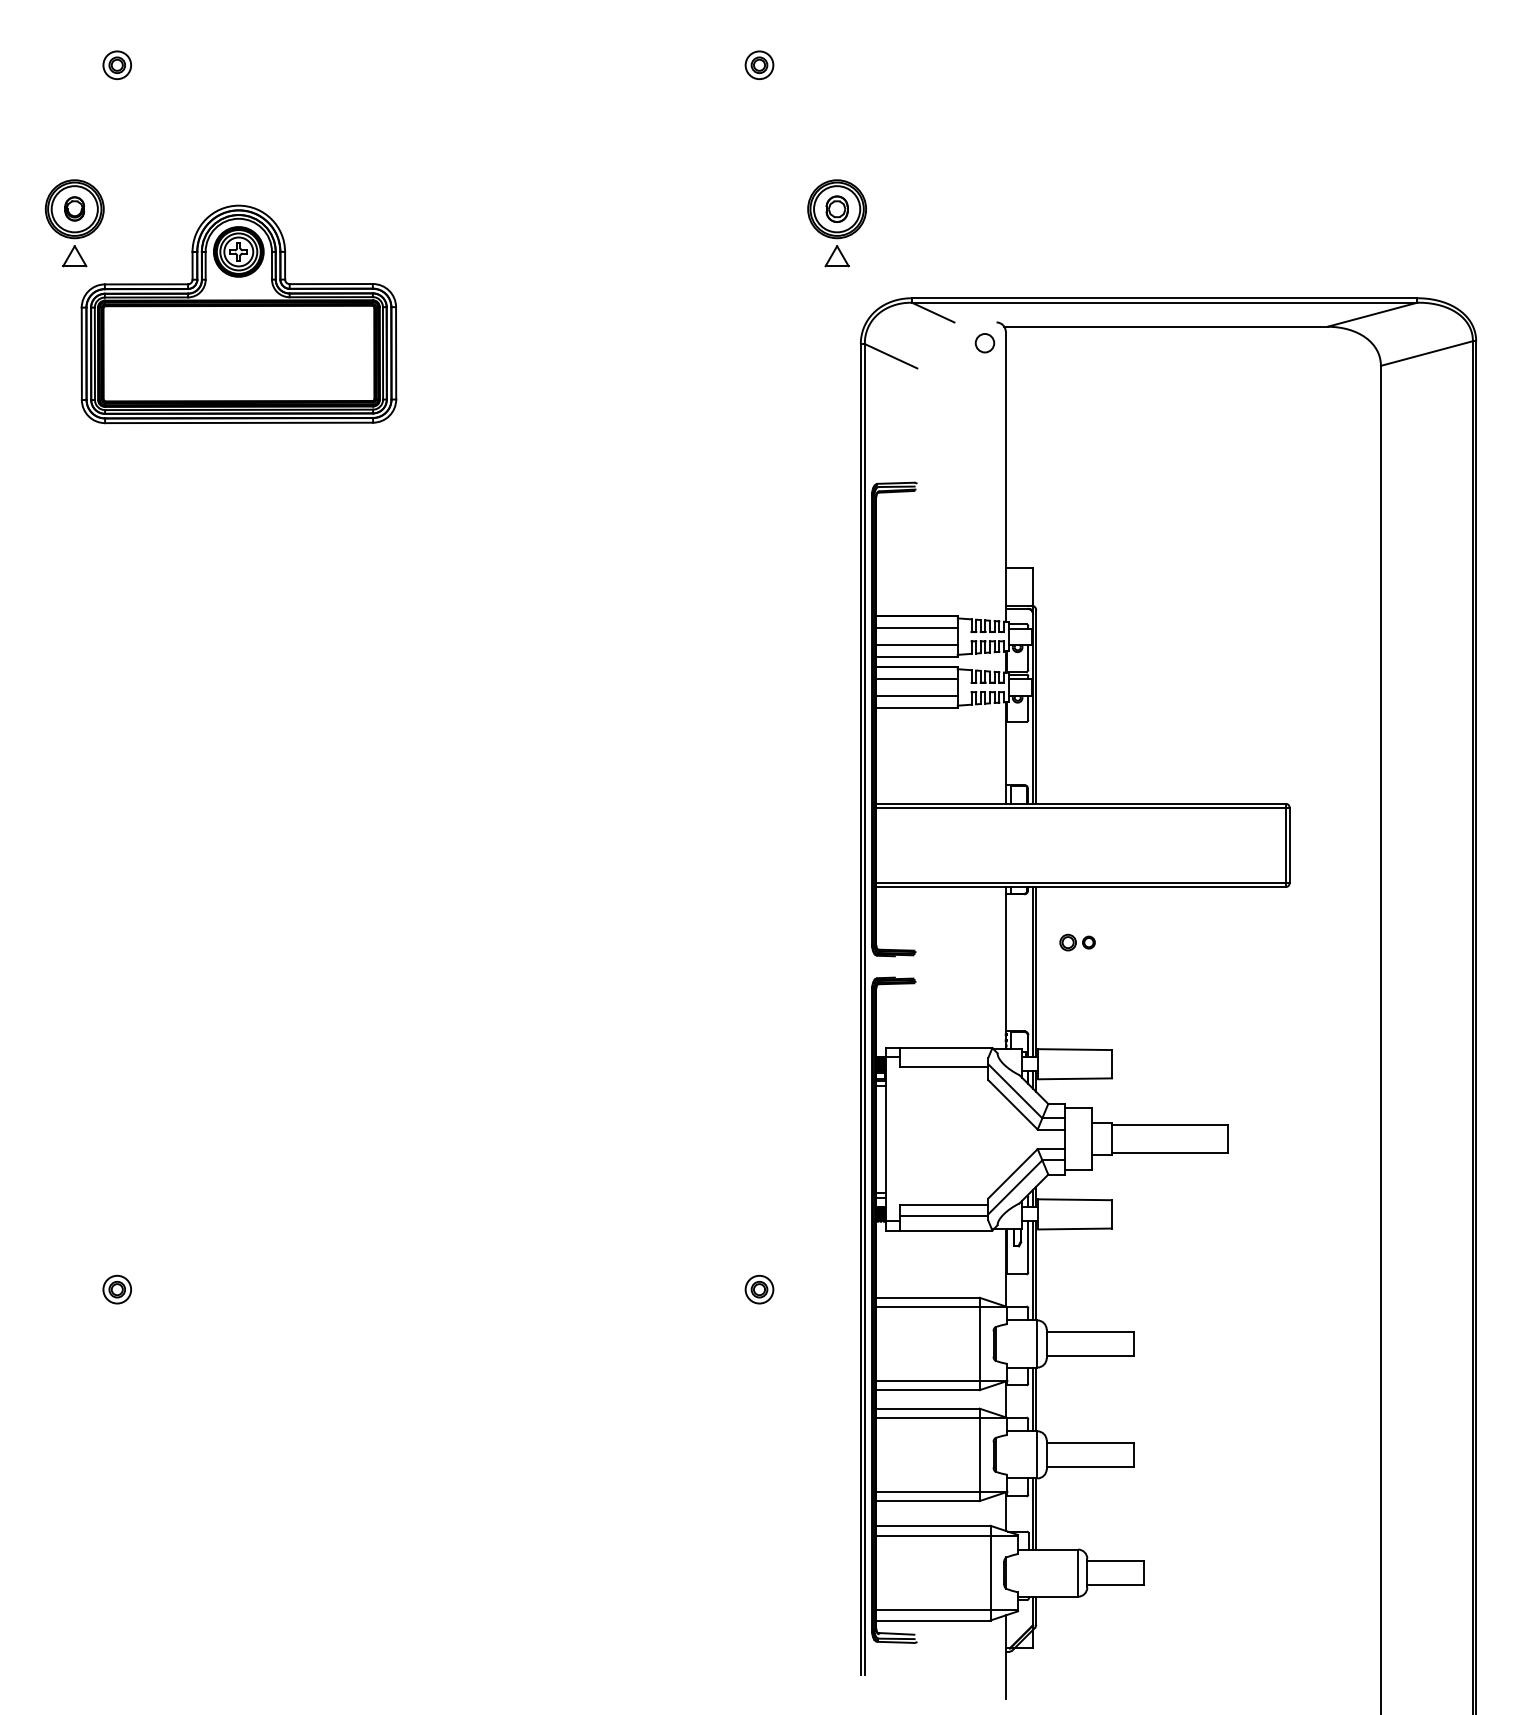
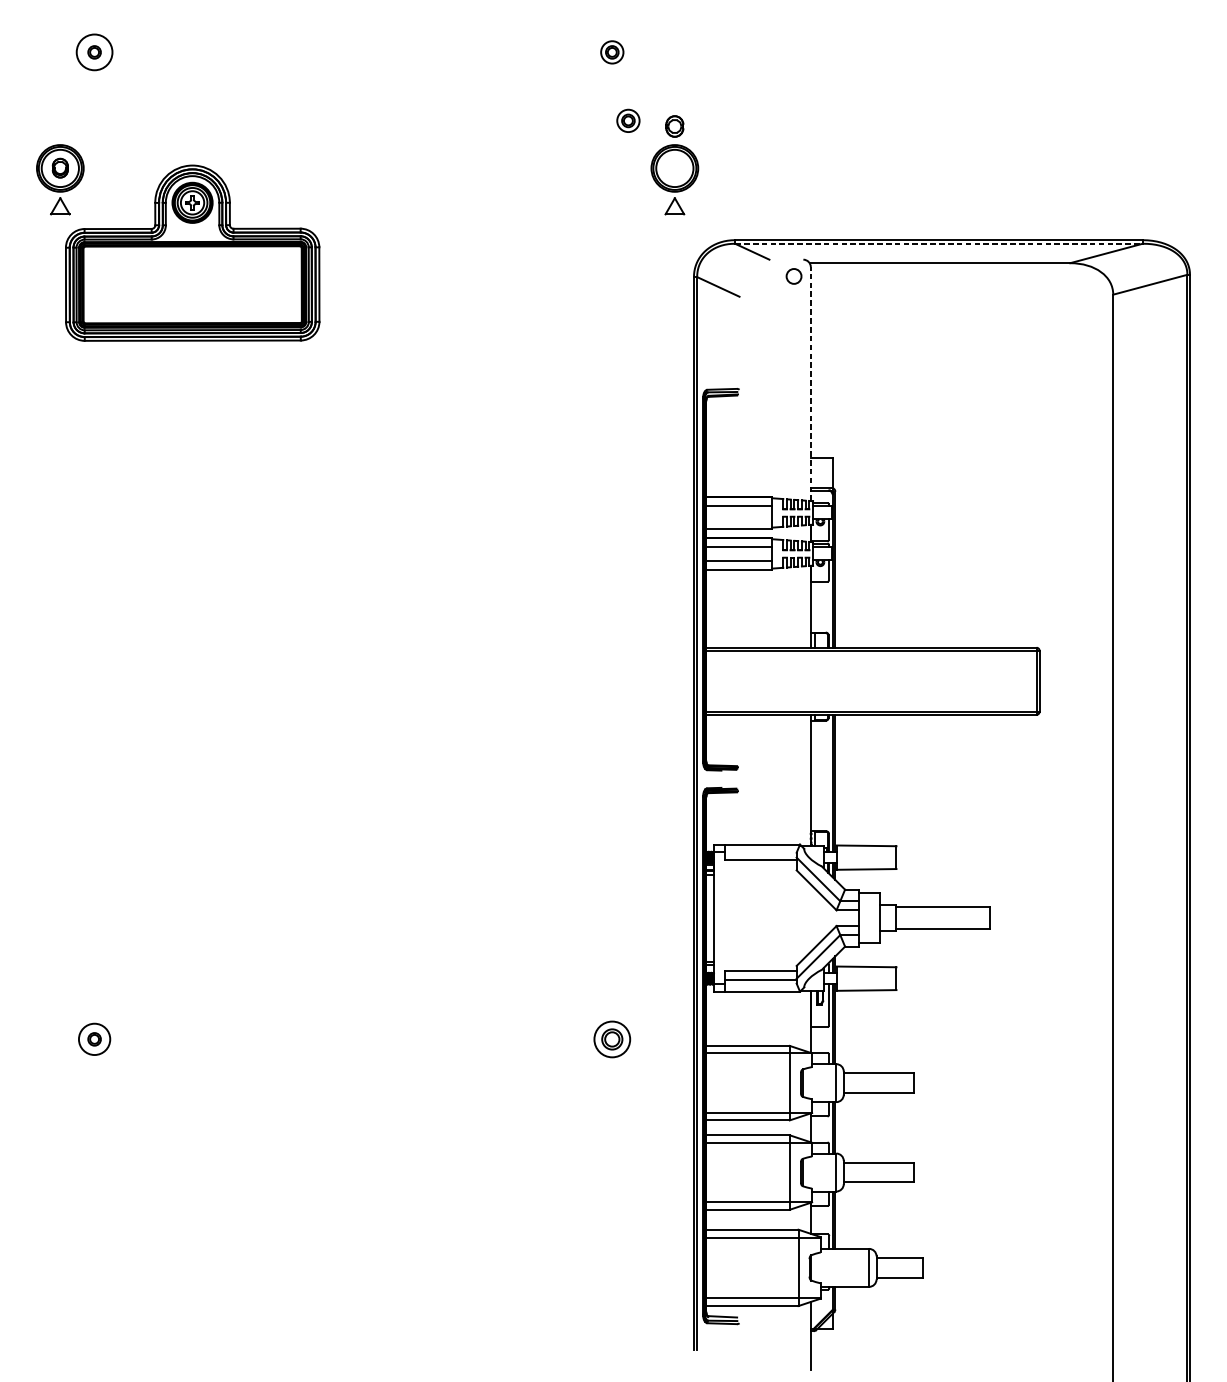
circle: (117, 65) -> (94, 52), size x1.6
part: (779, 149) -> (628, 120), added
part: (836, 208) -> (674, 125), moved
line: (1164, 302) -> (938, 243), solid -> dashed
line: (1005, 476) -> (810, 383), solid -> dashed
line: (916, 645) -> (738, 520), removed
part: (1077, 942) -> (868, 759), removed
circle: (117, 1289) -> (94, 1039), size x1.4
part: (759, 1289) -> (612, 1039), size x1.6

